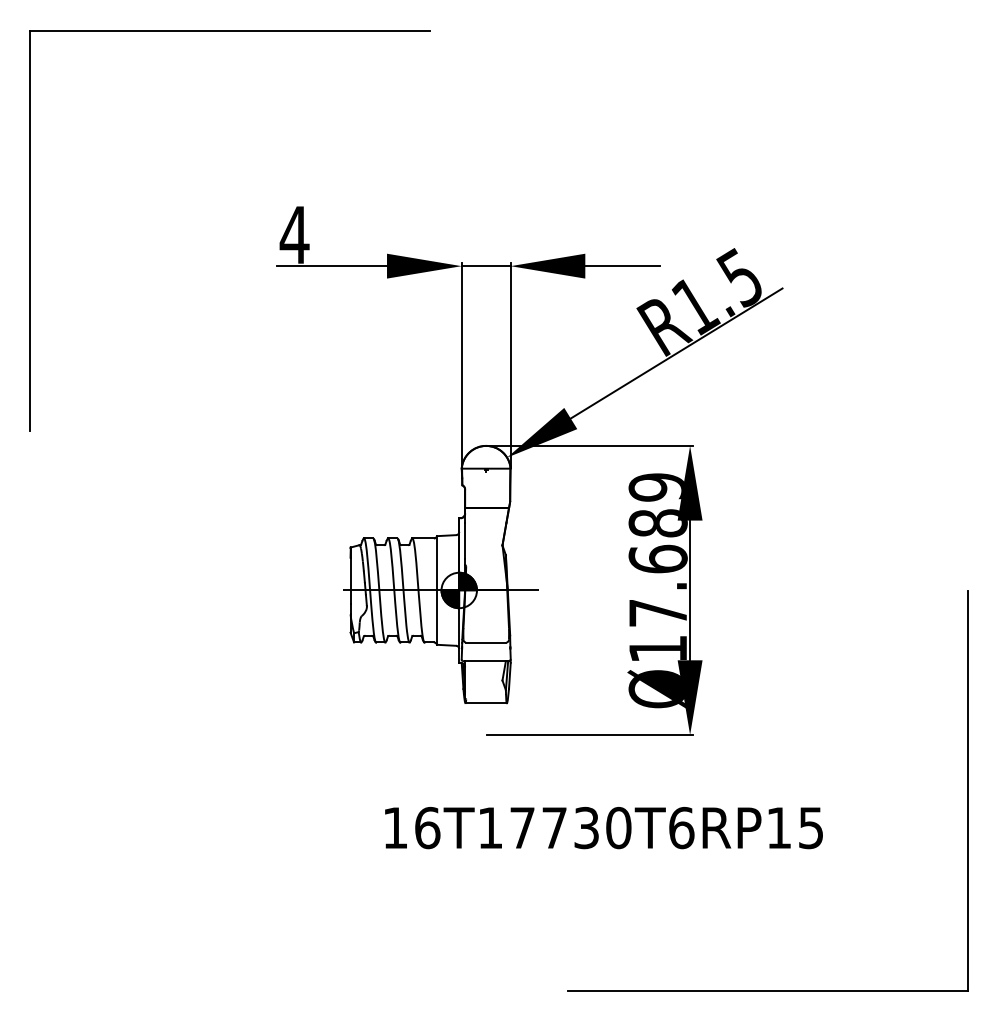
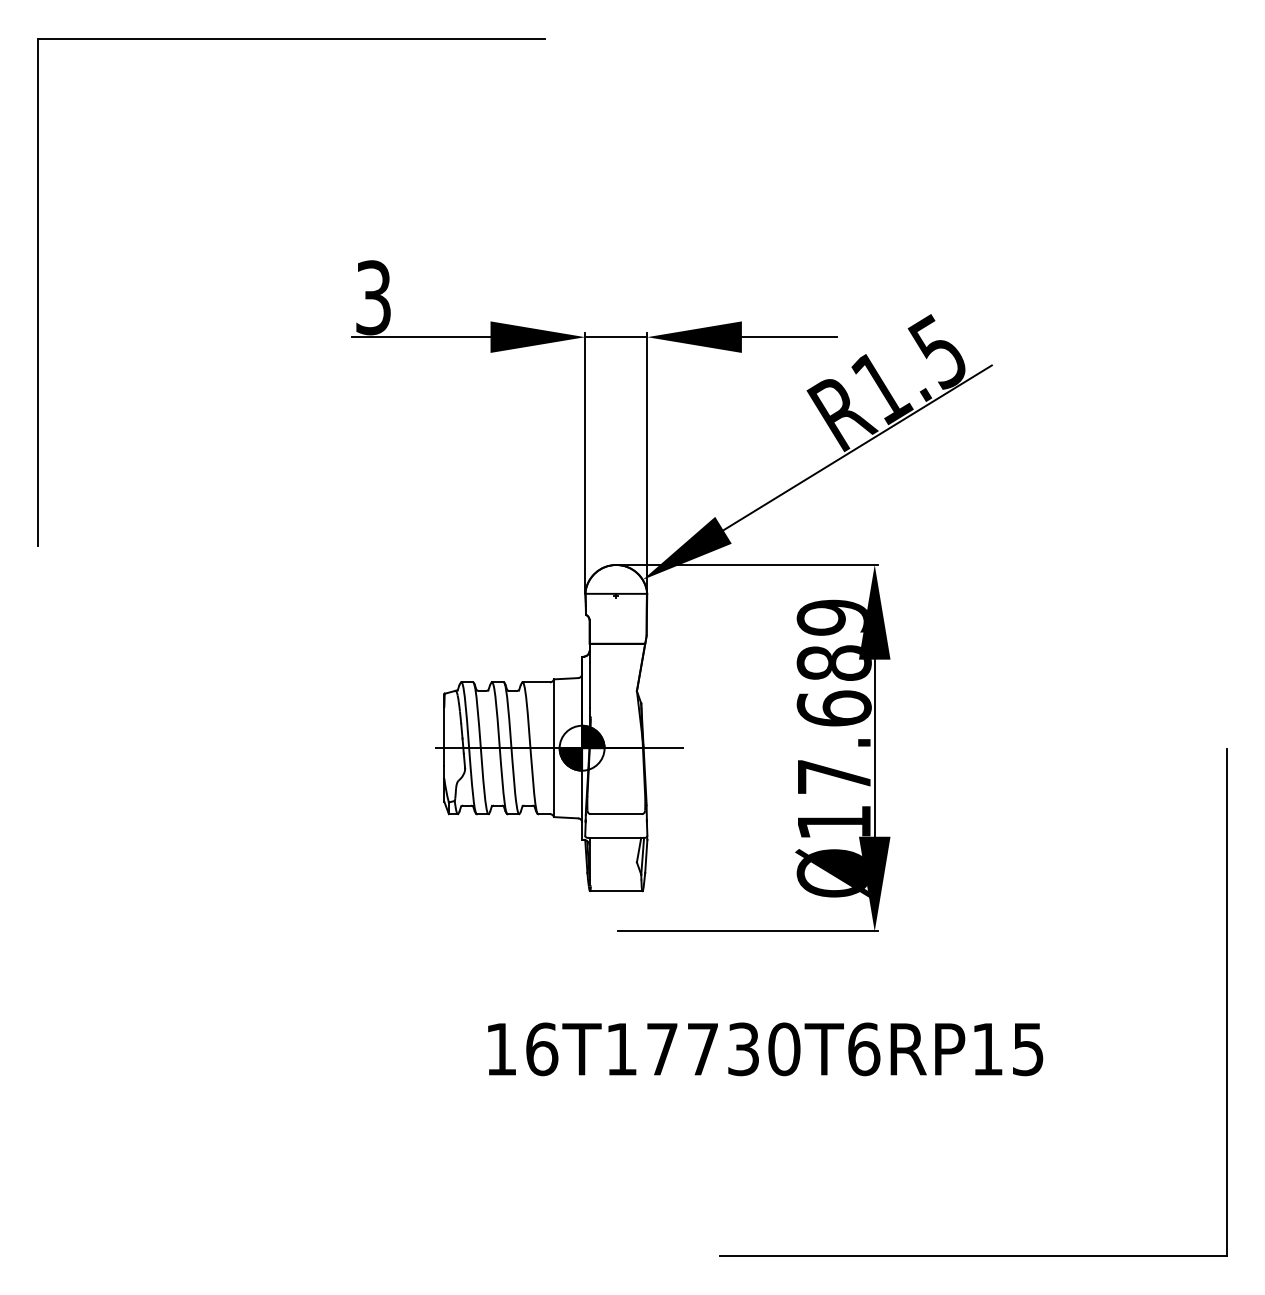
text: (294, 234) -> (373, 297), 4 -> 3

